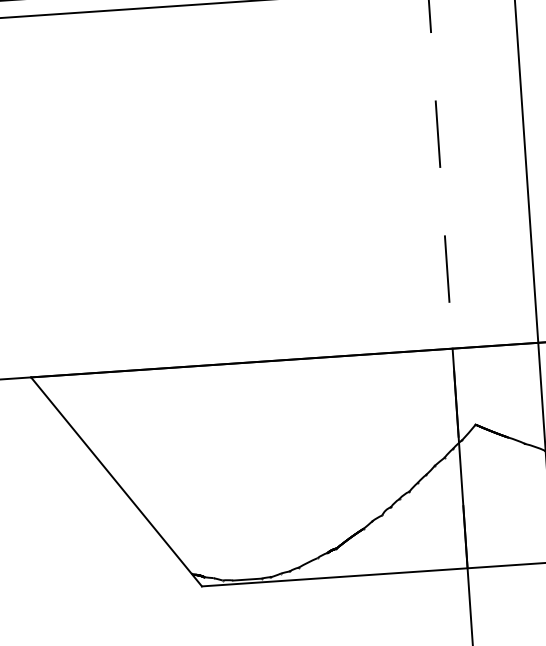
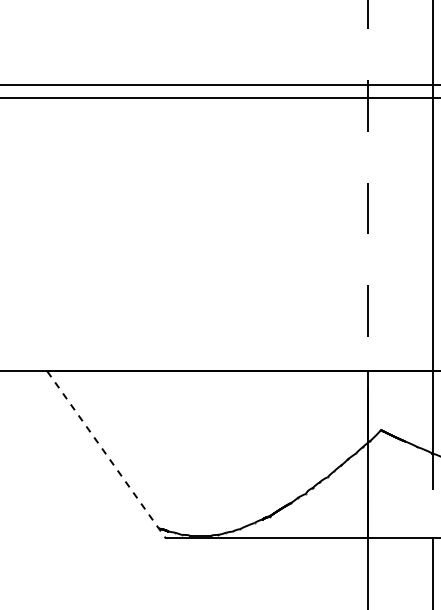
line: (116, 482) -> (106, 455), solid -> dashed

